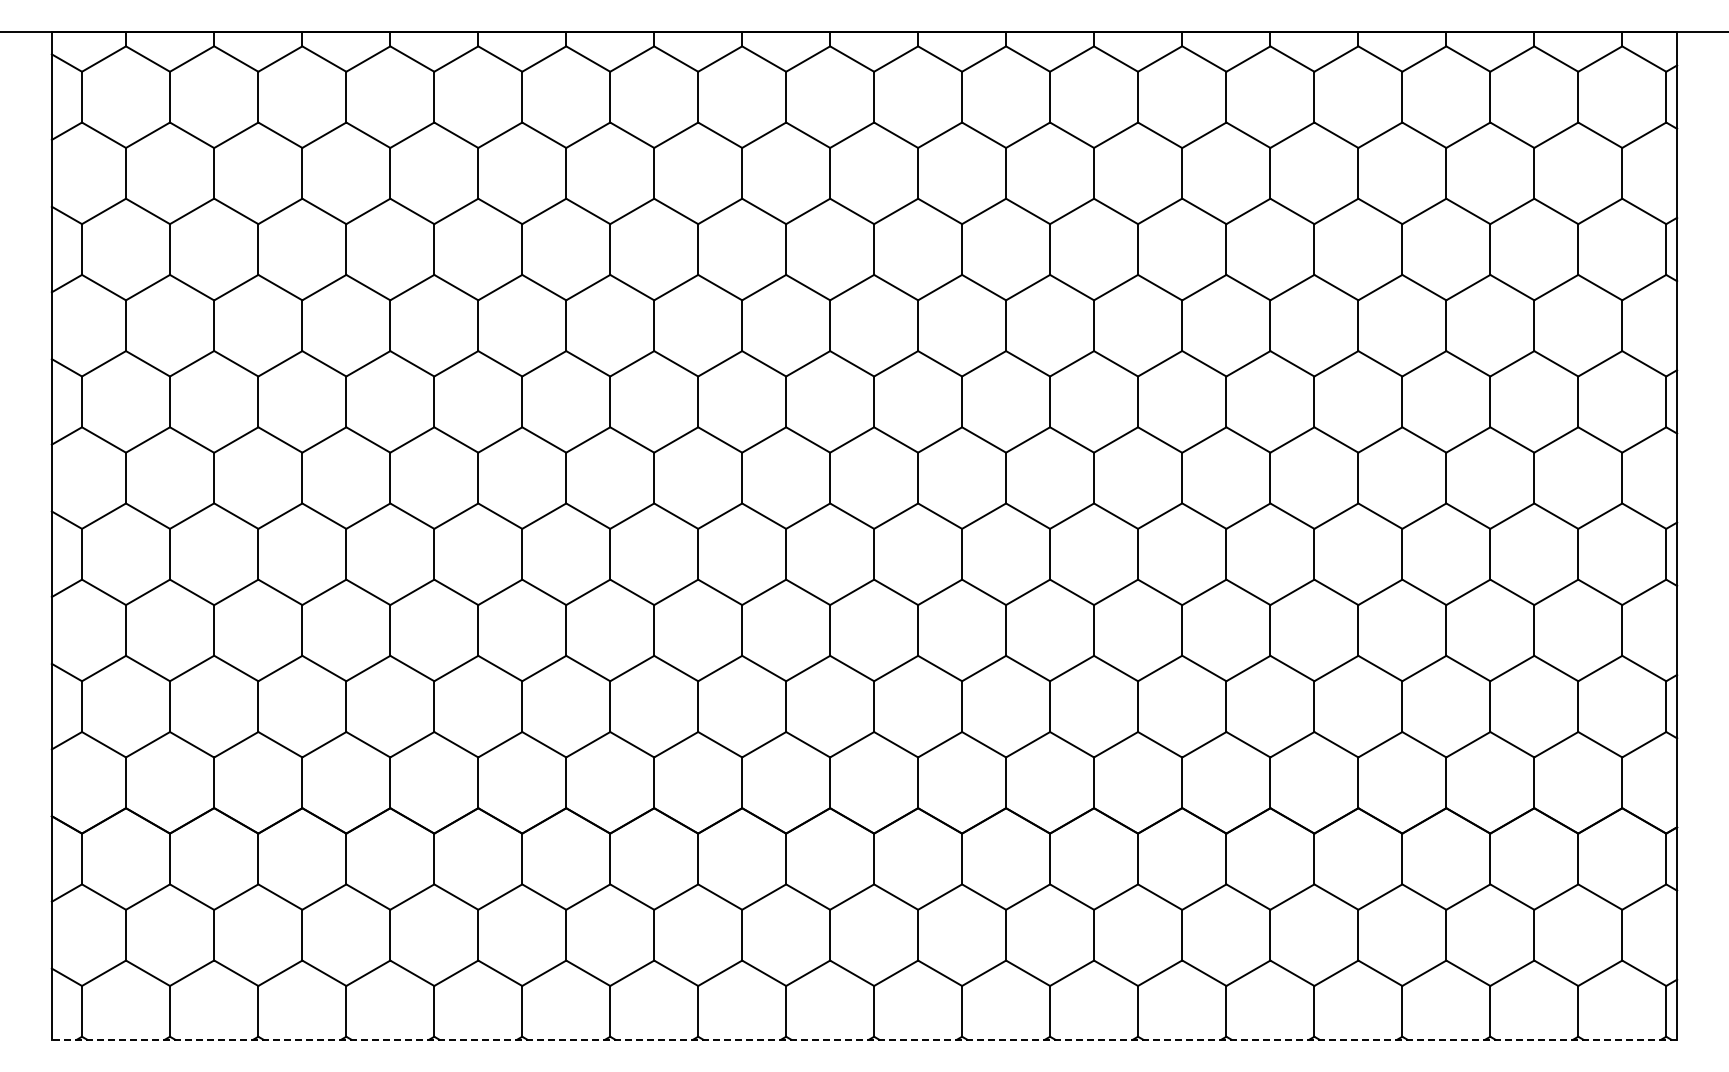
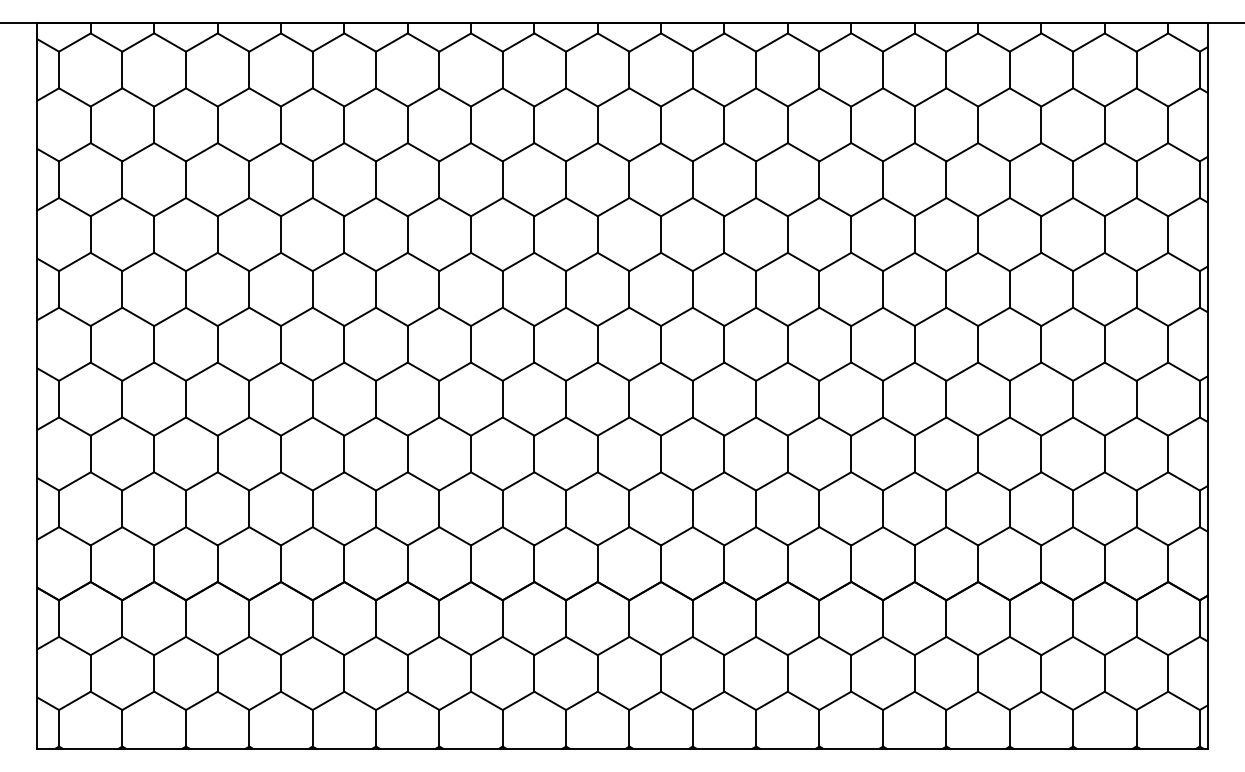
line: (864, 1039) -> (622, 748), dashed -> solid

